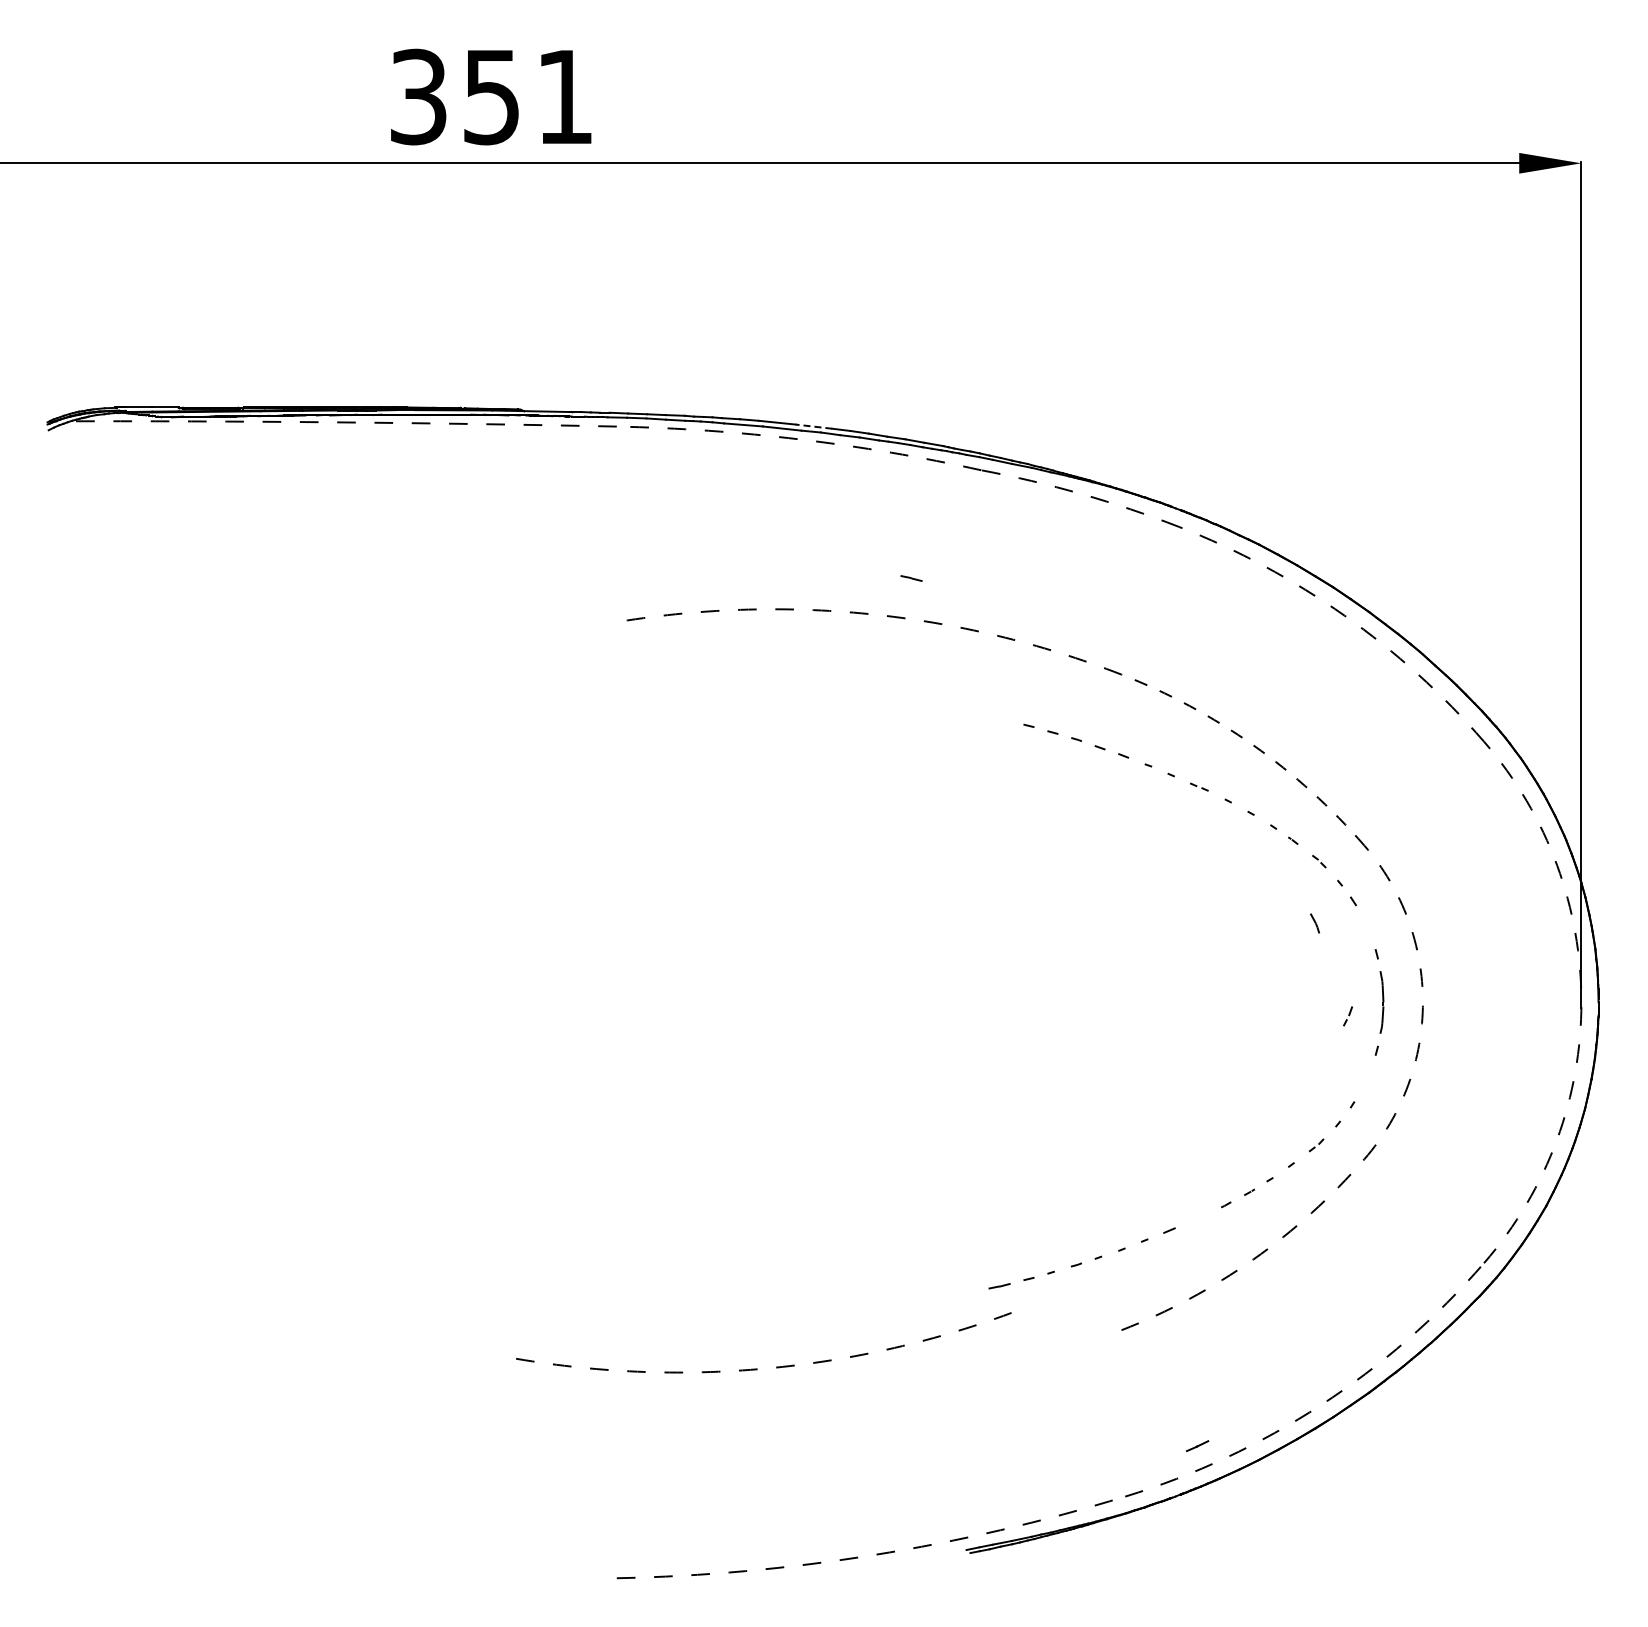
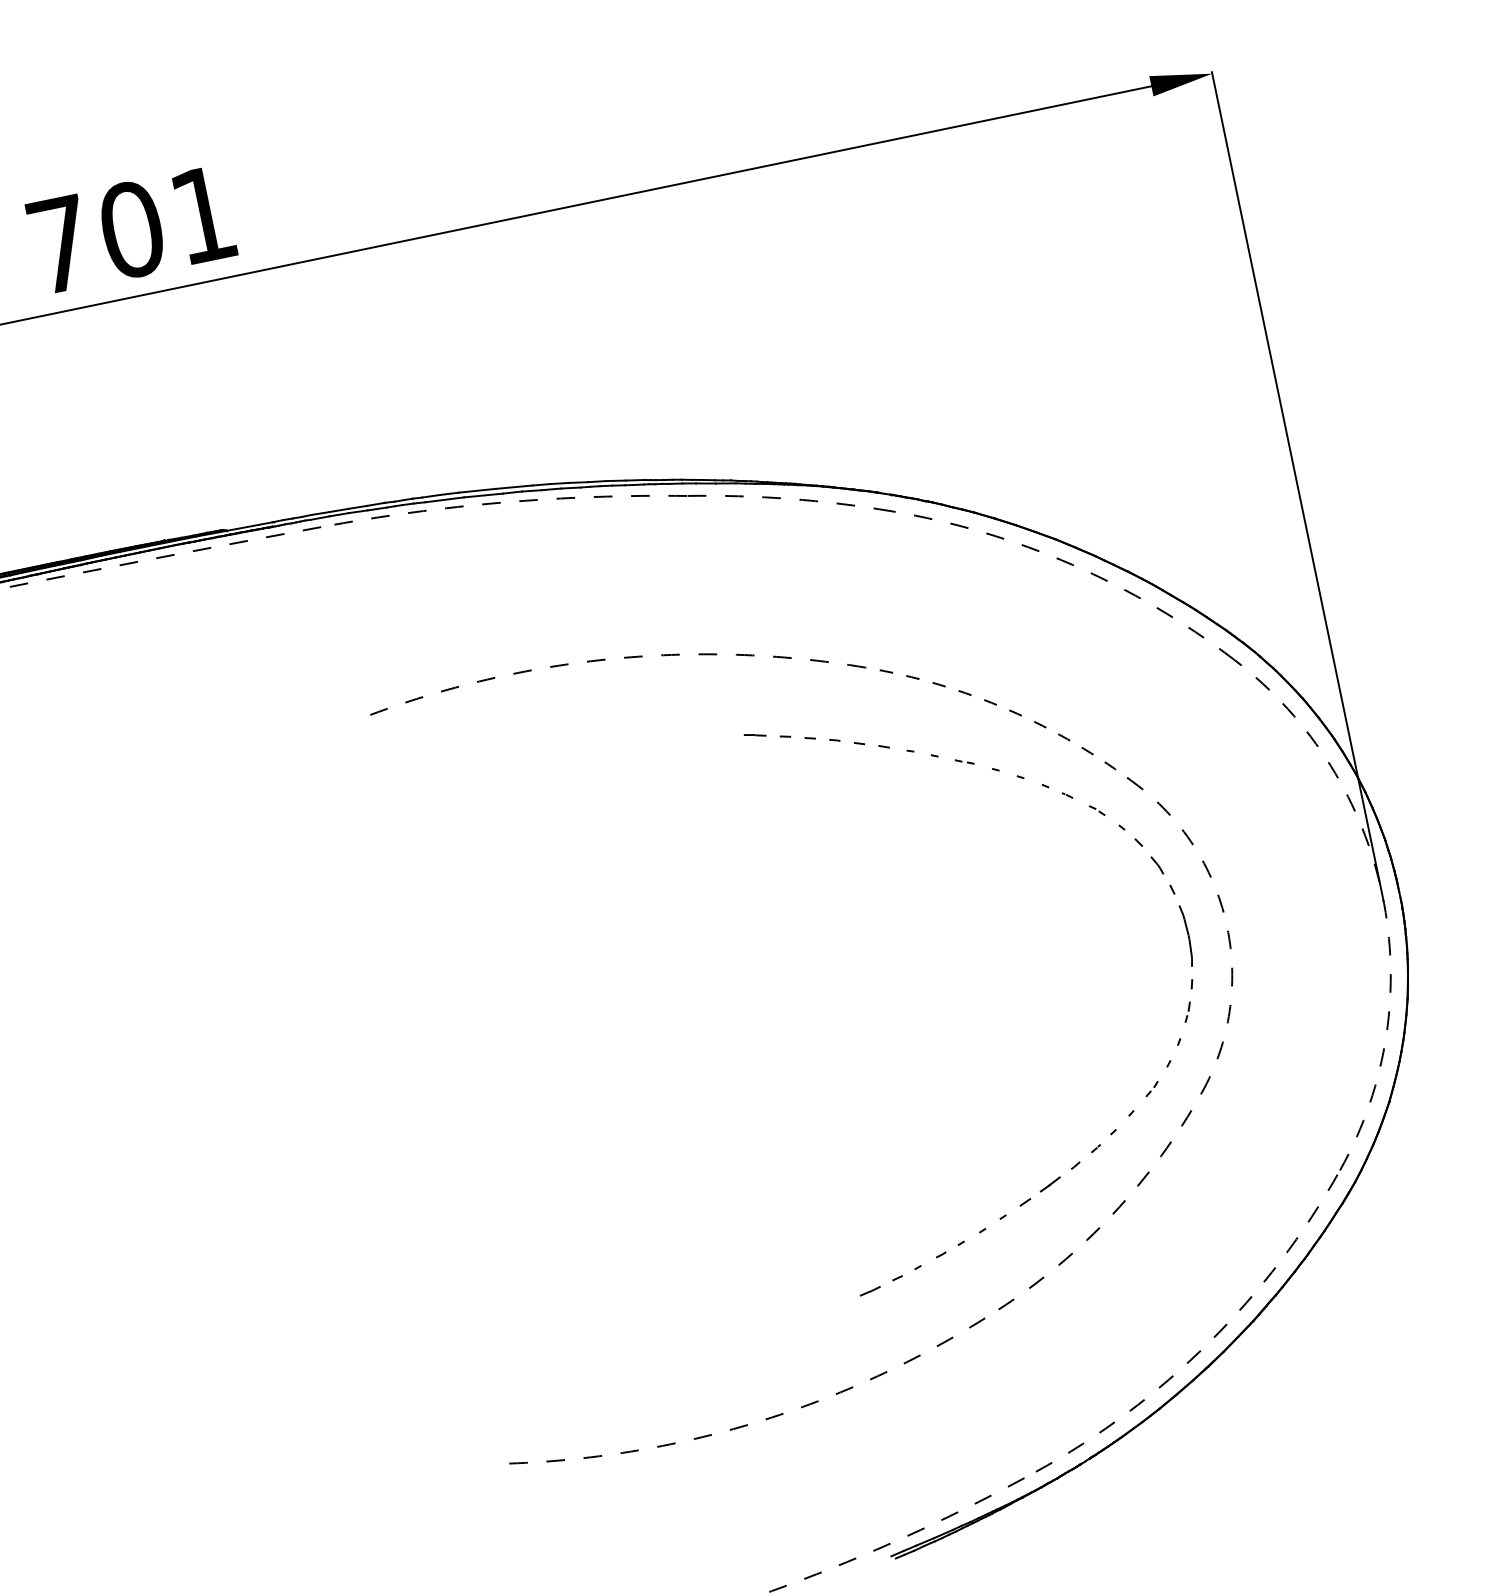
text: (455, 96) -> (96, 236), 351 -> 701
line: (813, 426) -> (513, 487), dashed -> solid
line: (911, 578) -> (755, 735), moved
line: (1314, 923) -> (1156, 865), moved
part: (1347, 1016) -> (1187, 1012), moved
arc: (757, 1368) -> (747, 1424), moved
line: (1197, 1446) -> (1050, 1184), moved

